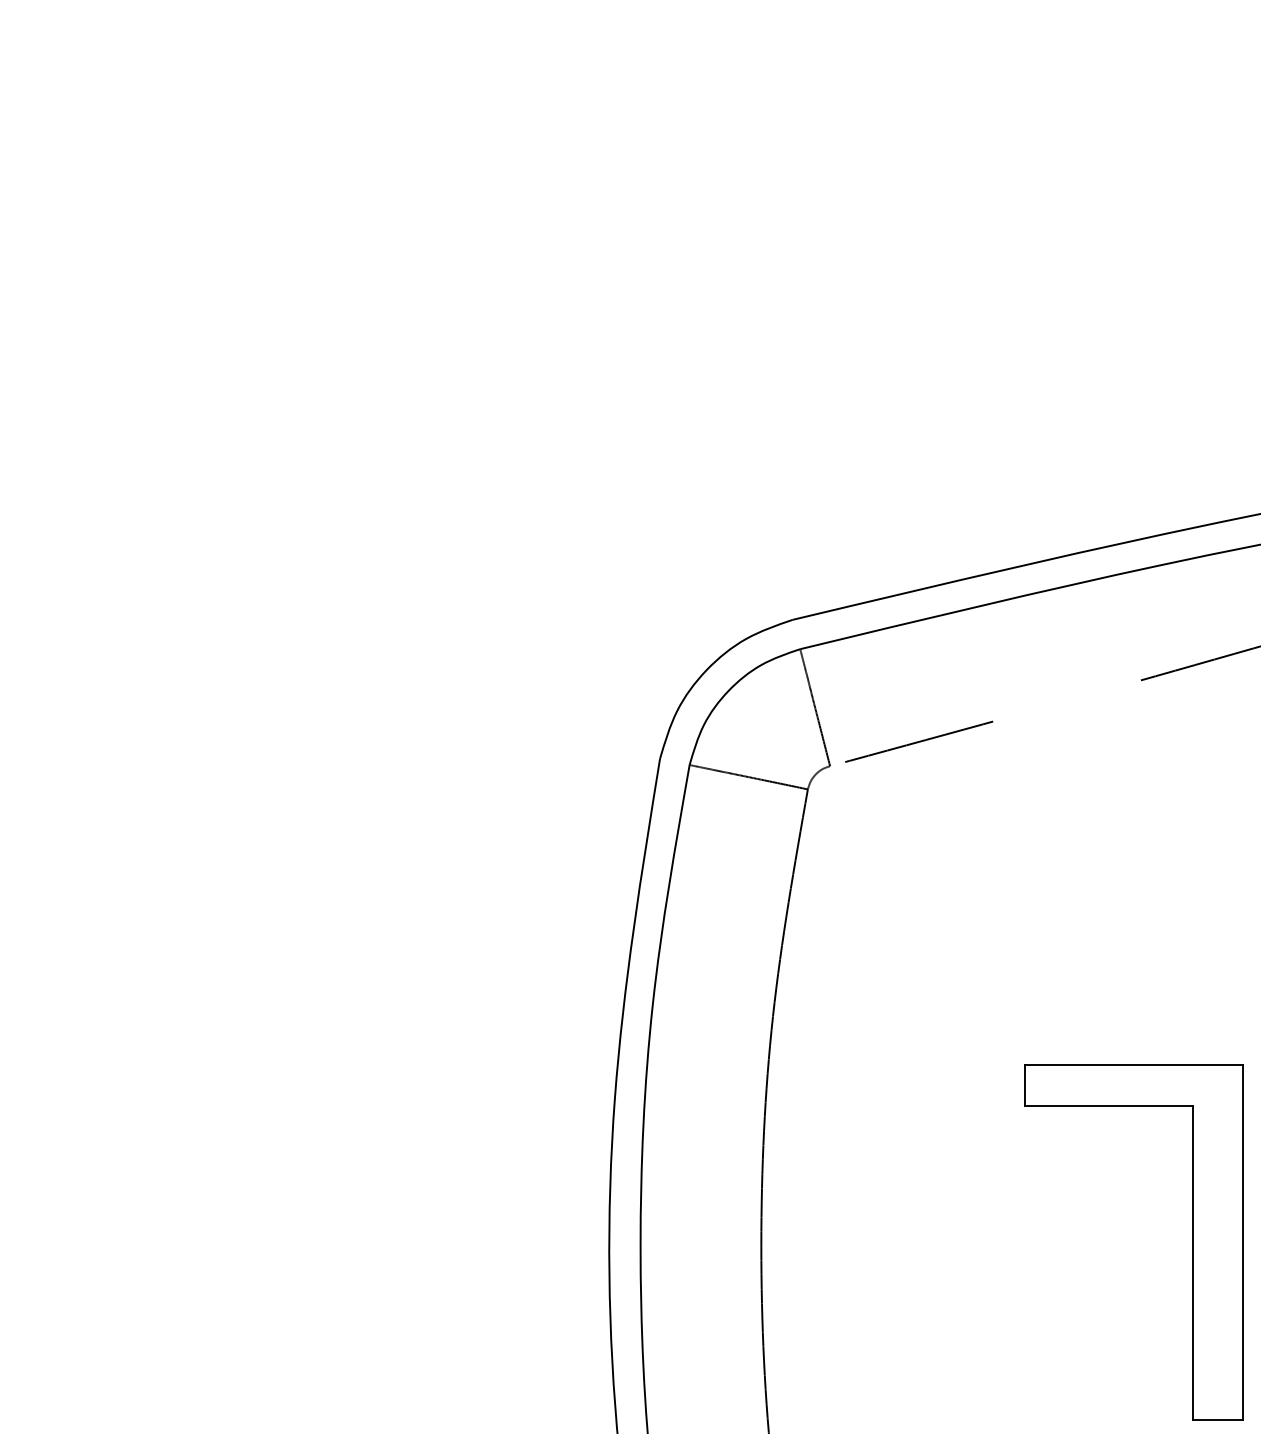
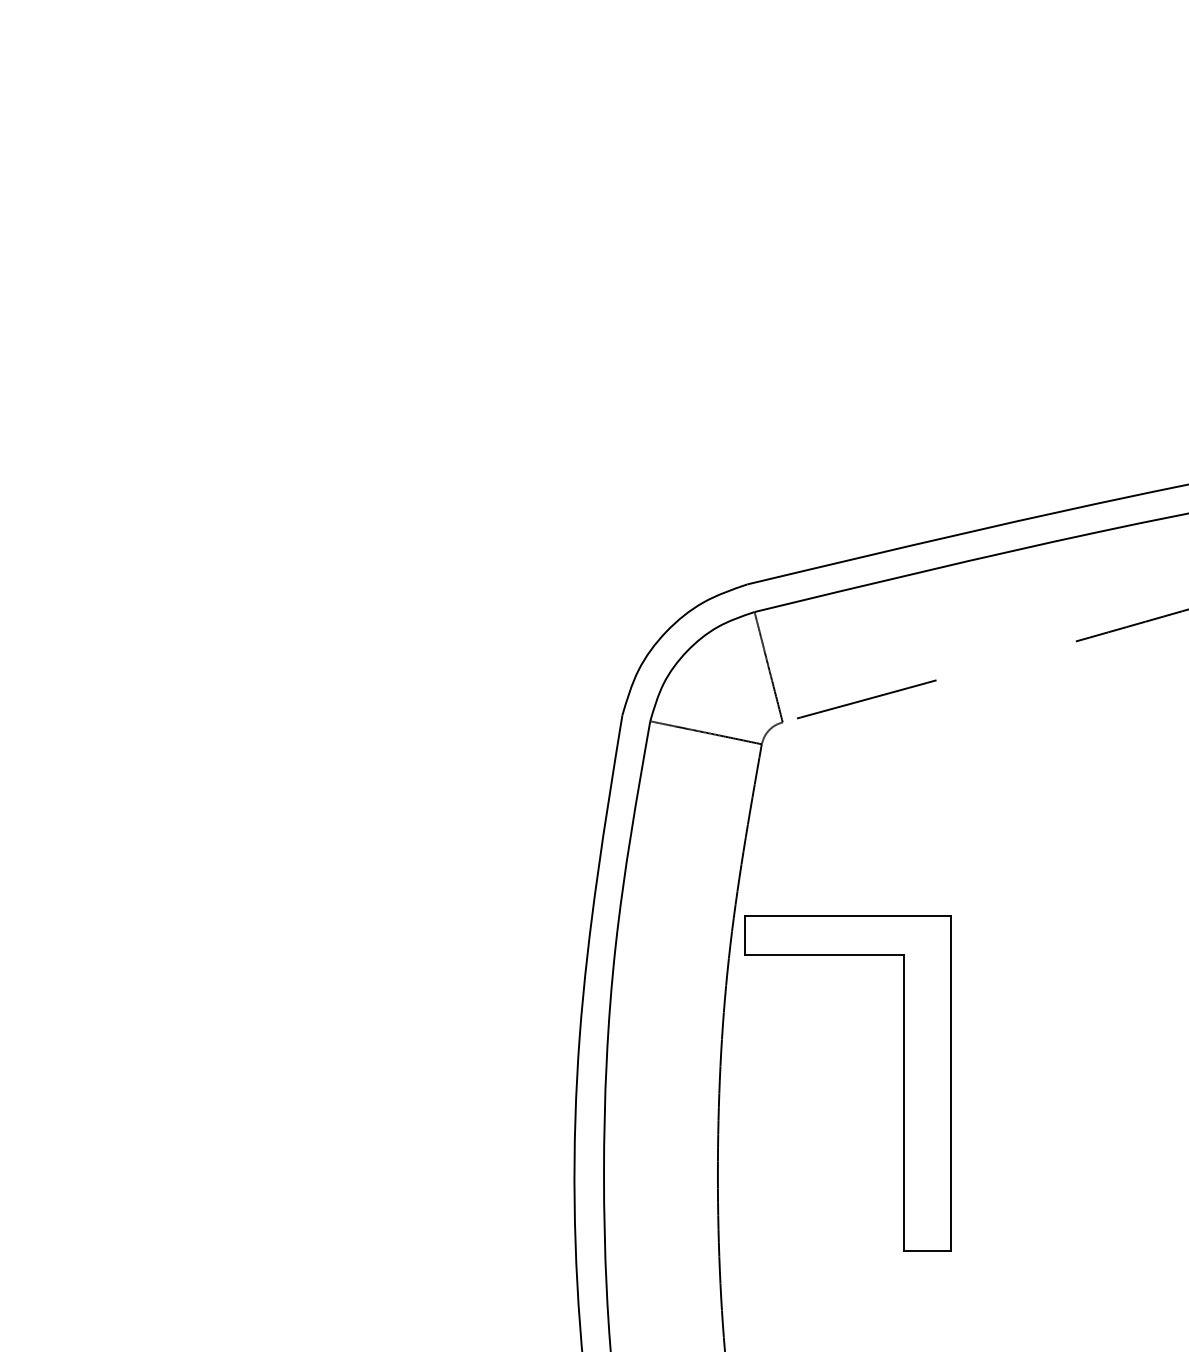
part: (1192, 1242) -> (903, 1083), moved

